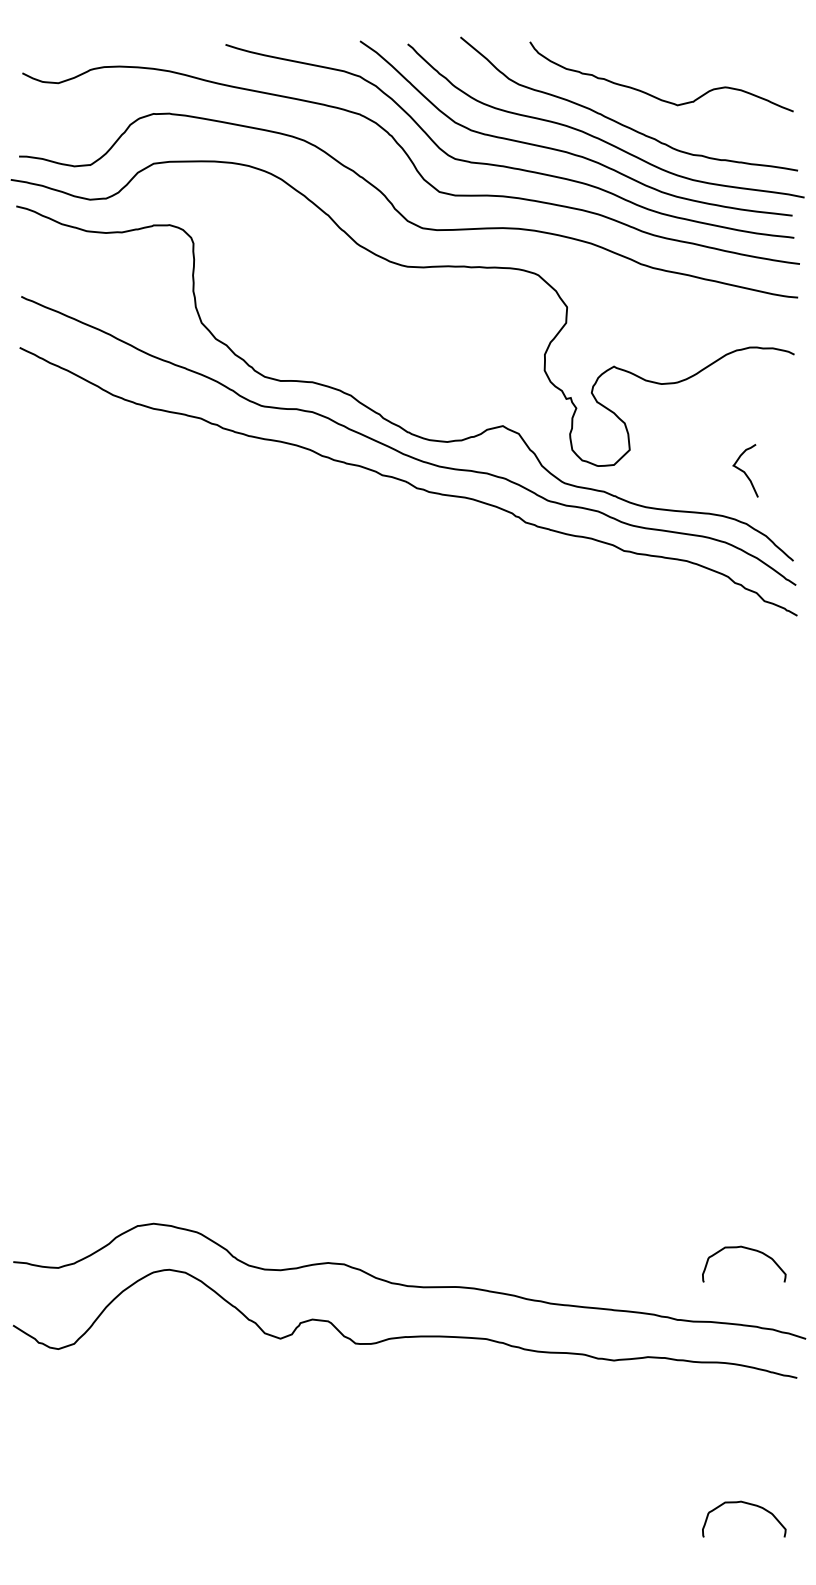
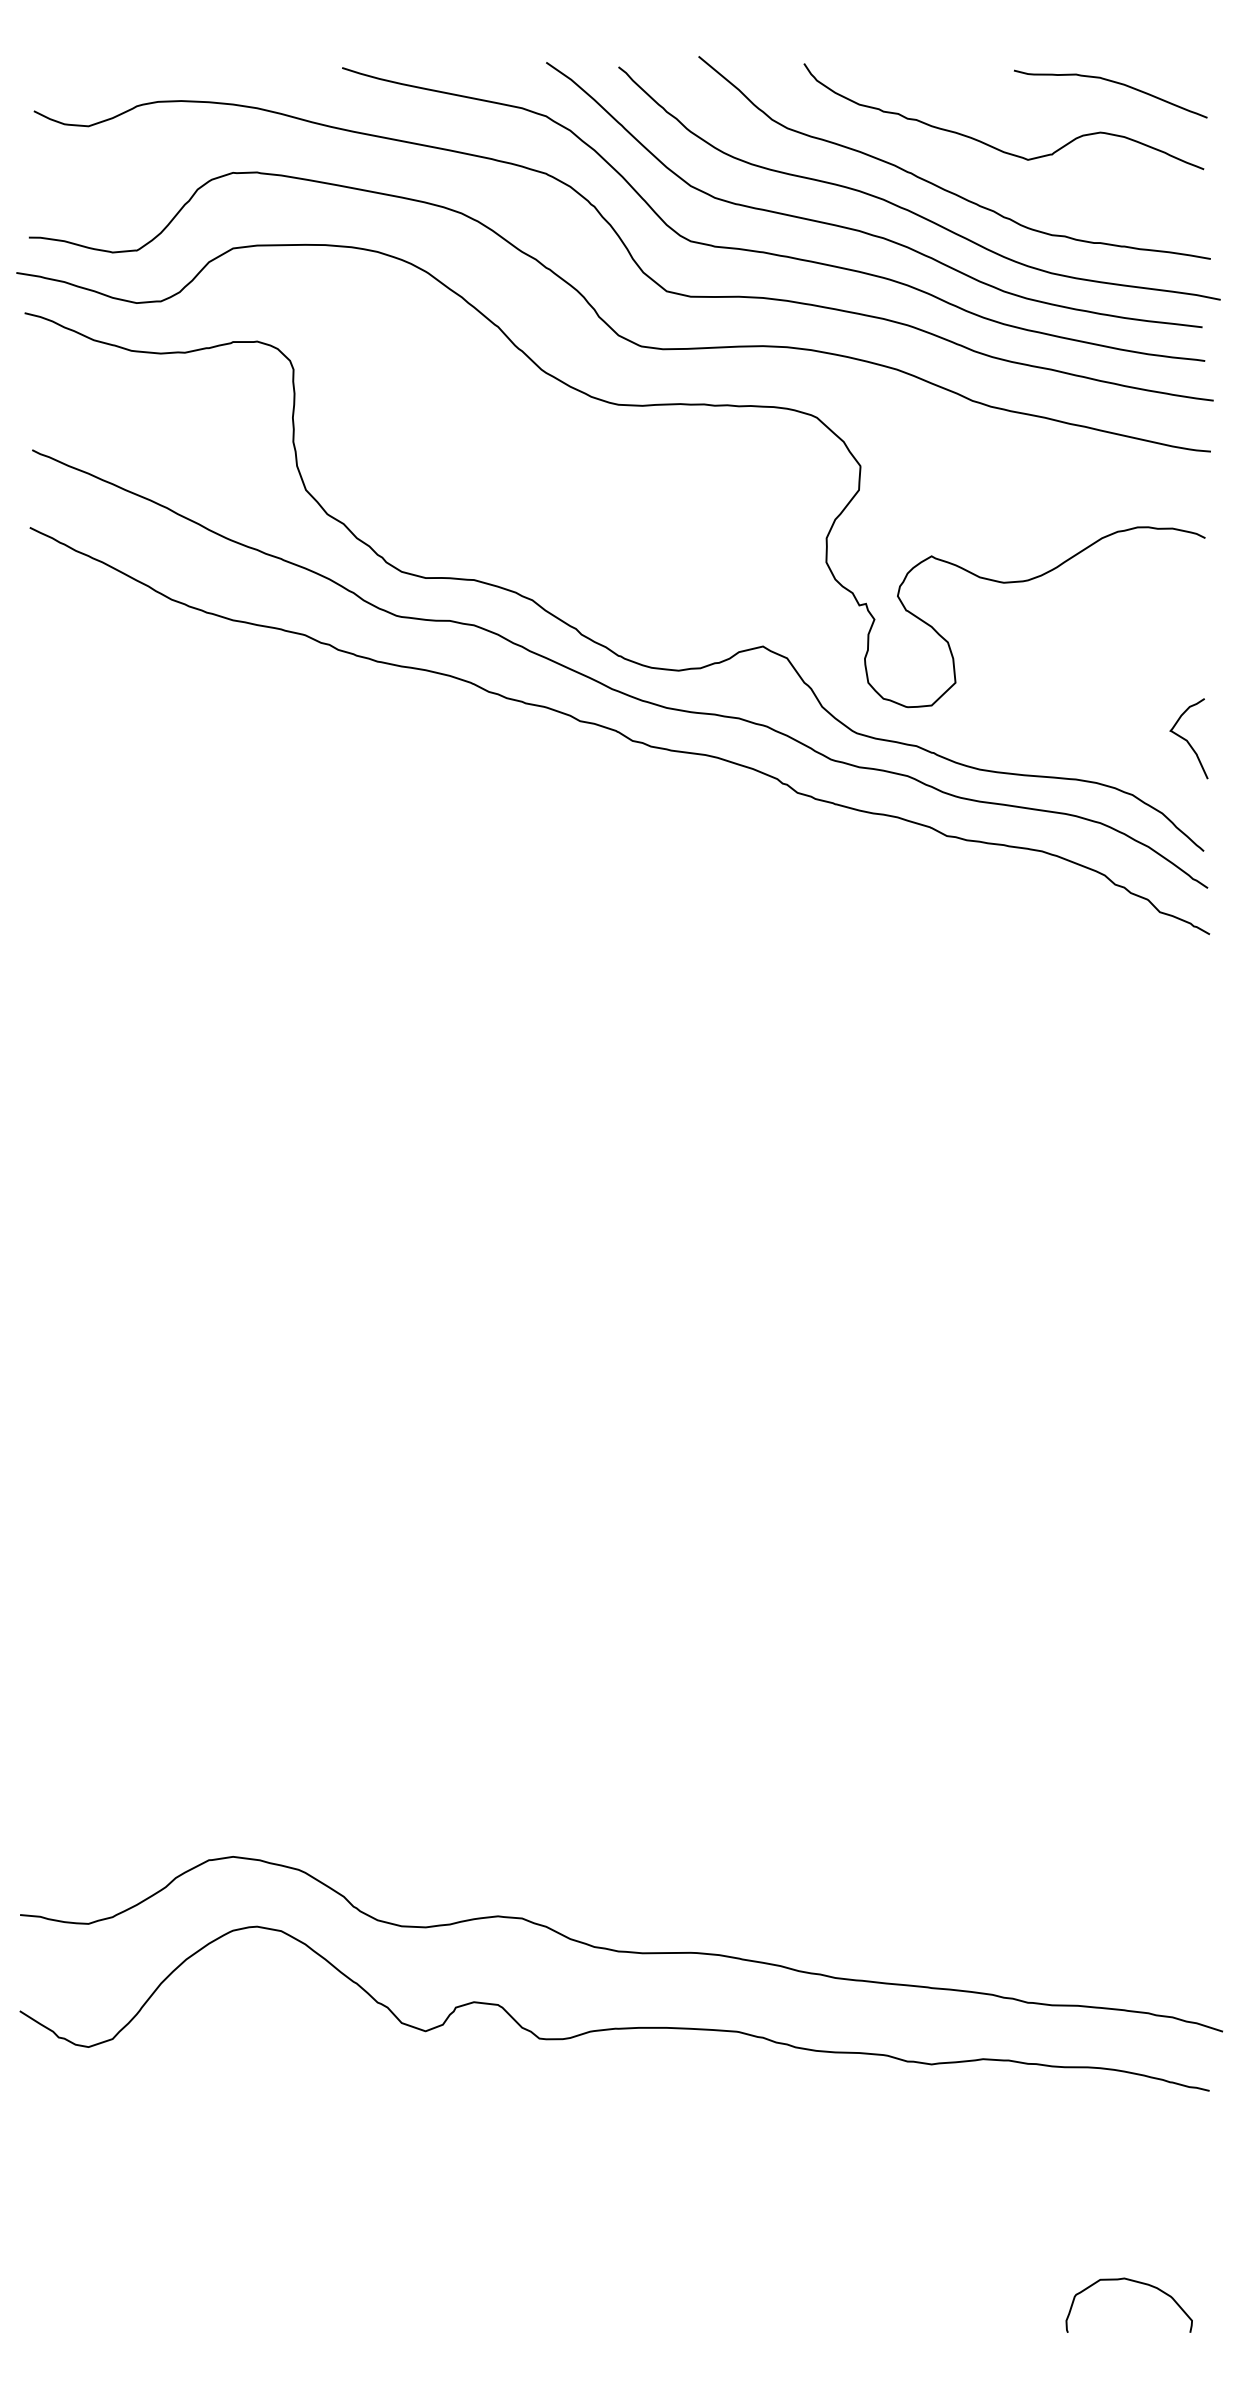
curve: (731, 54) -> (1109, 82), added
curve: (744, 471) -> (1187, 739), moved
curve: (747, 1249) -> (1134, 1895), removed

